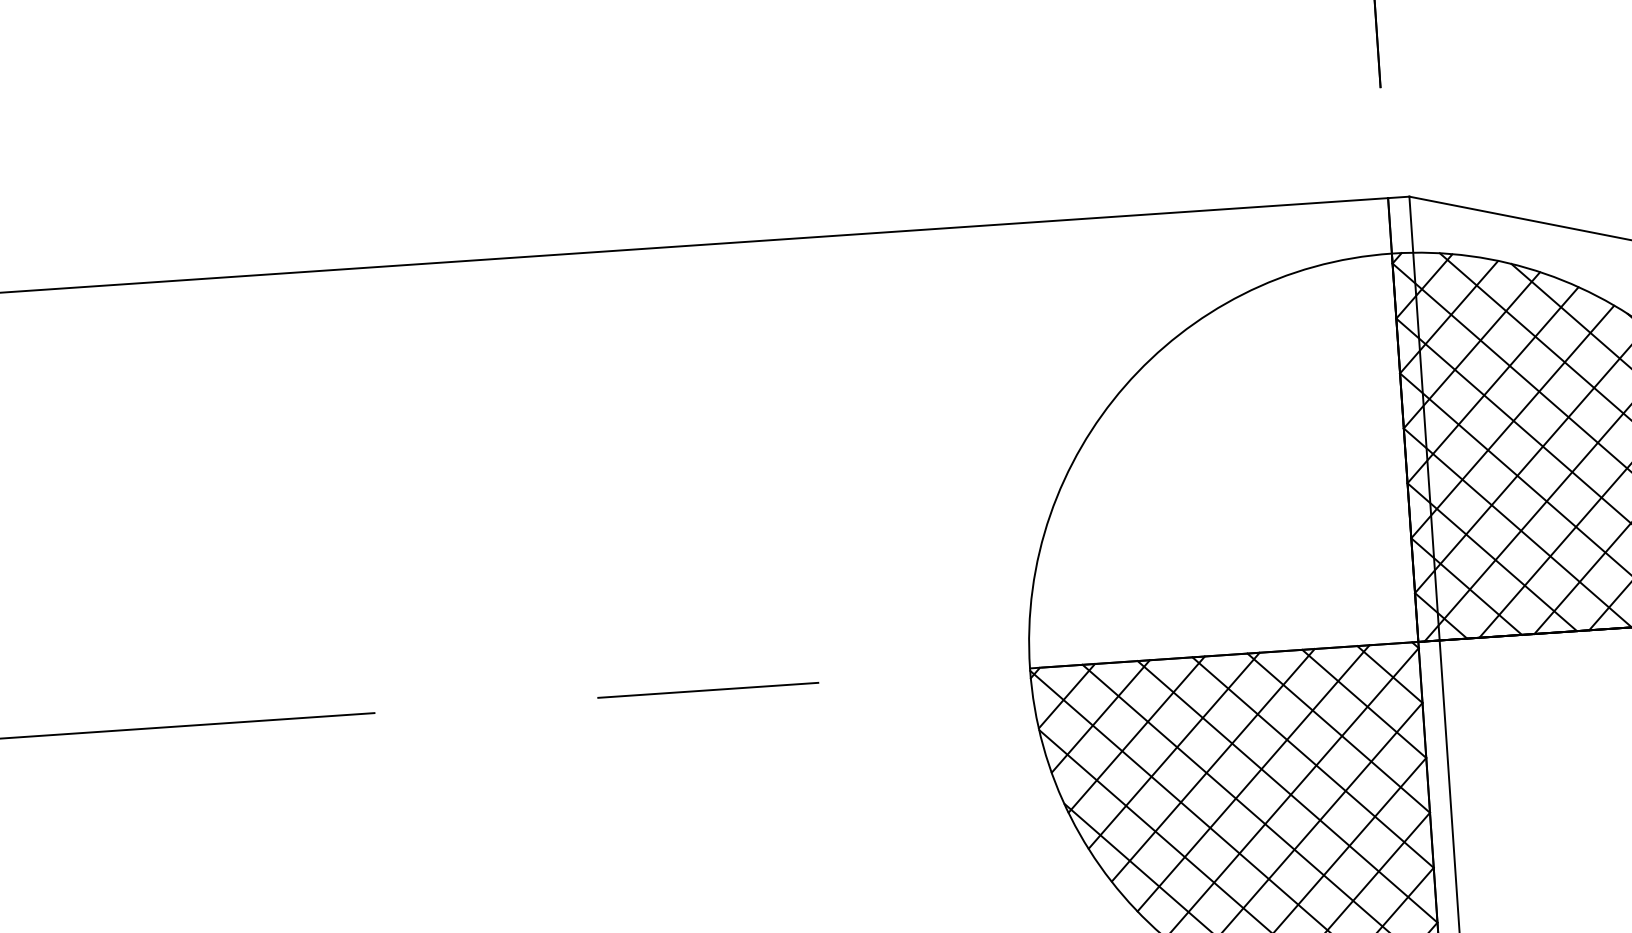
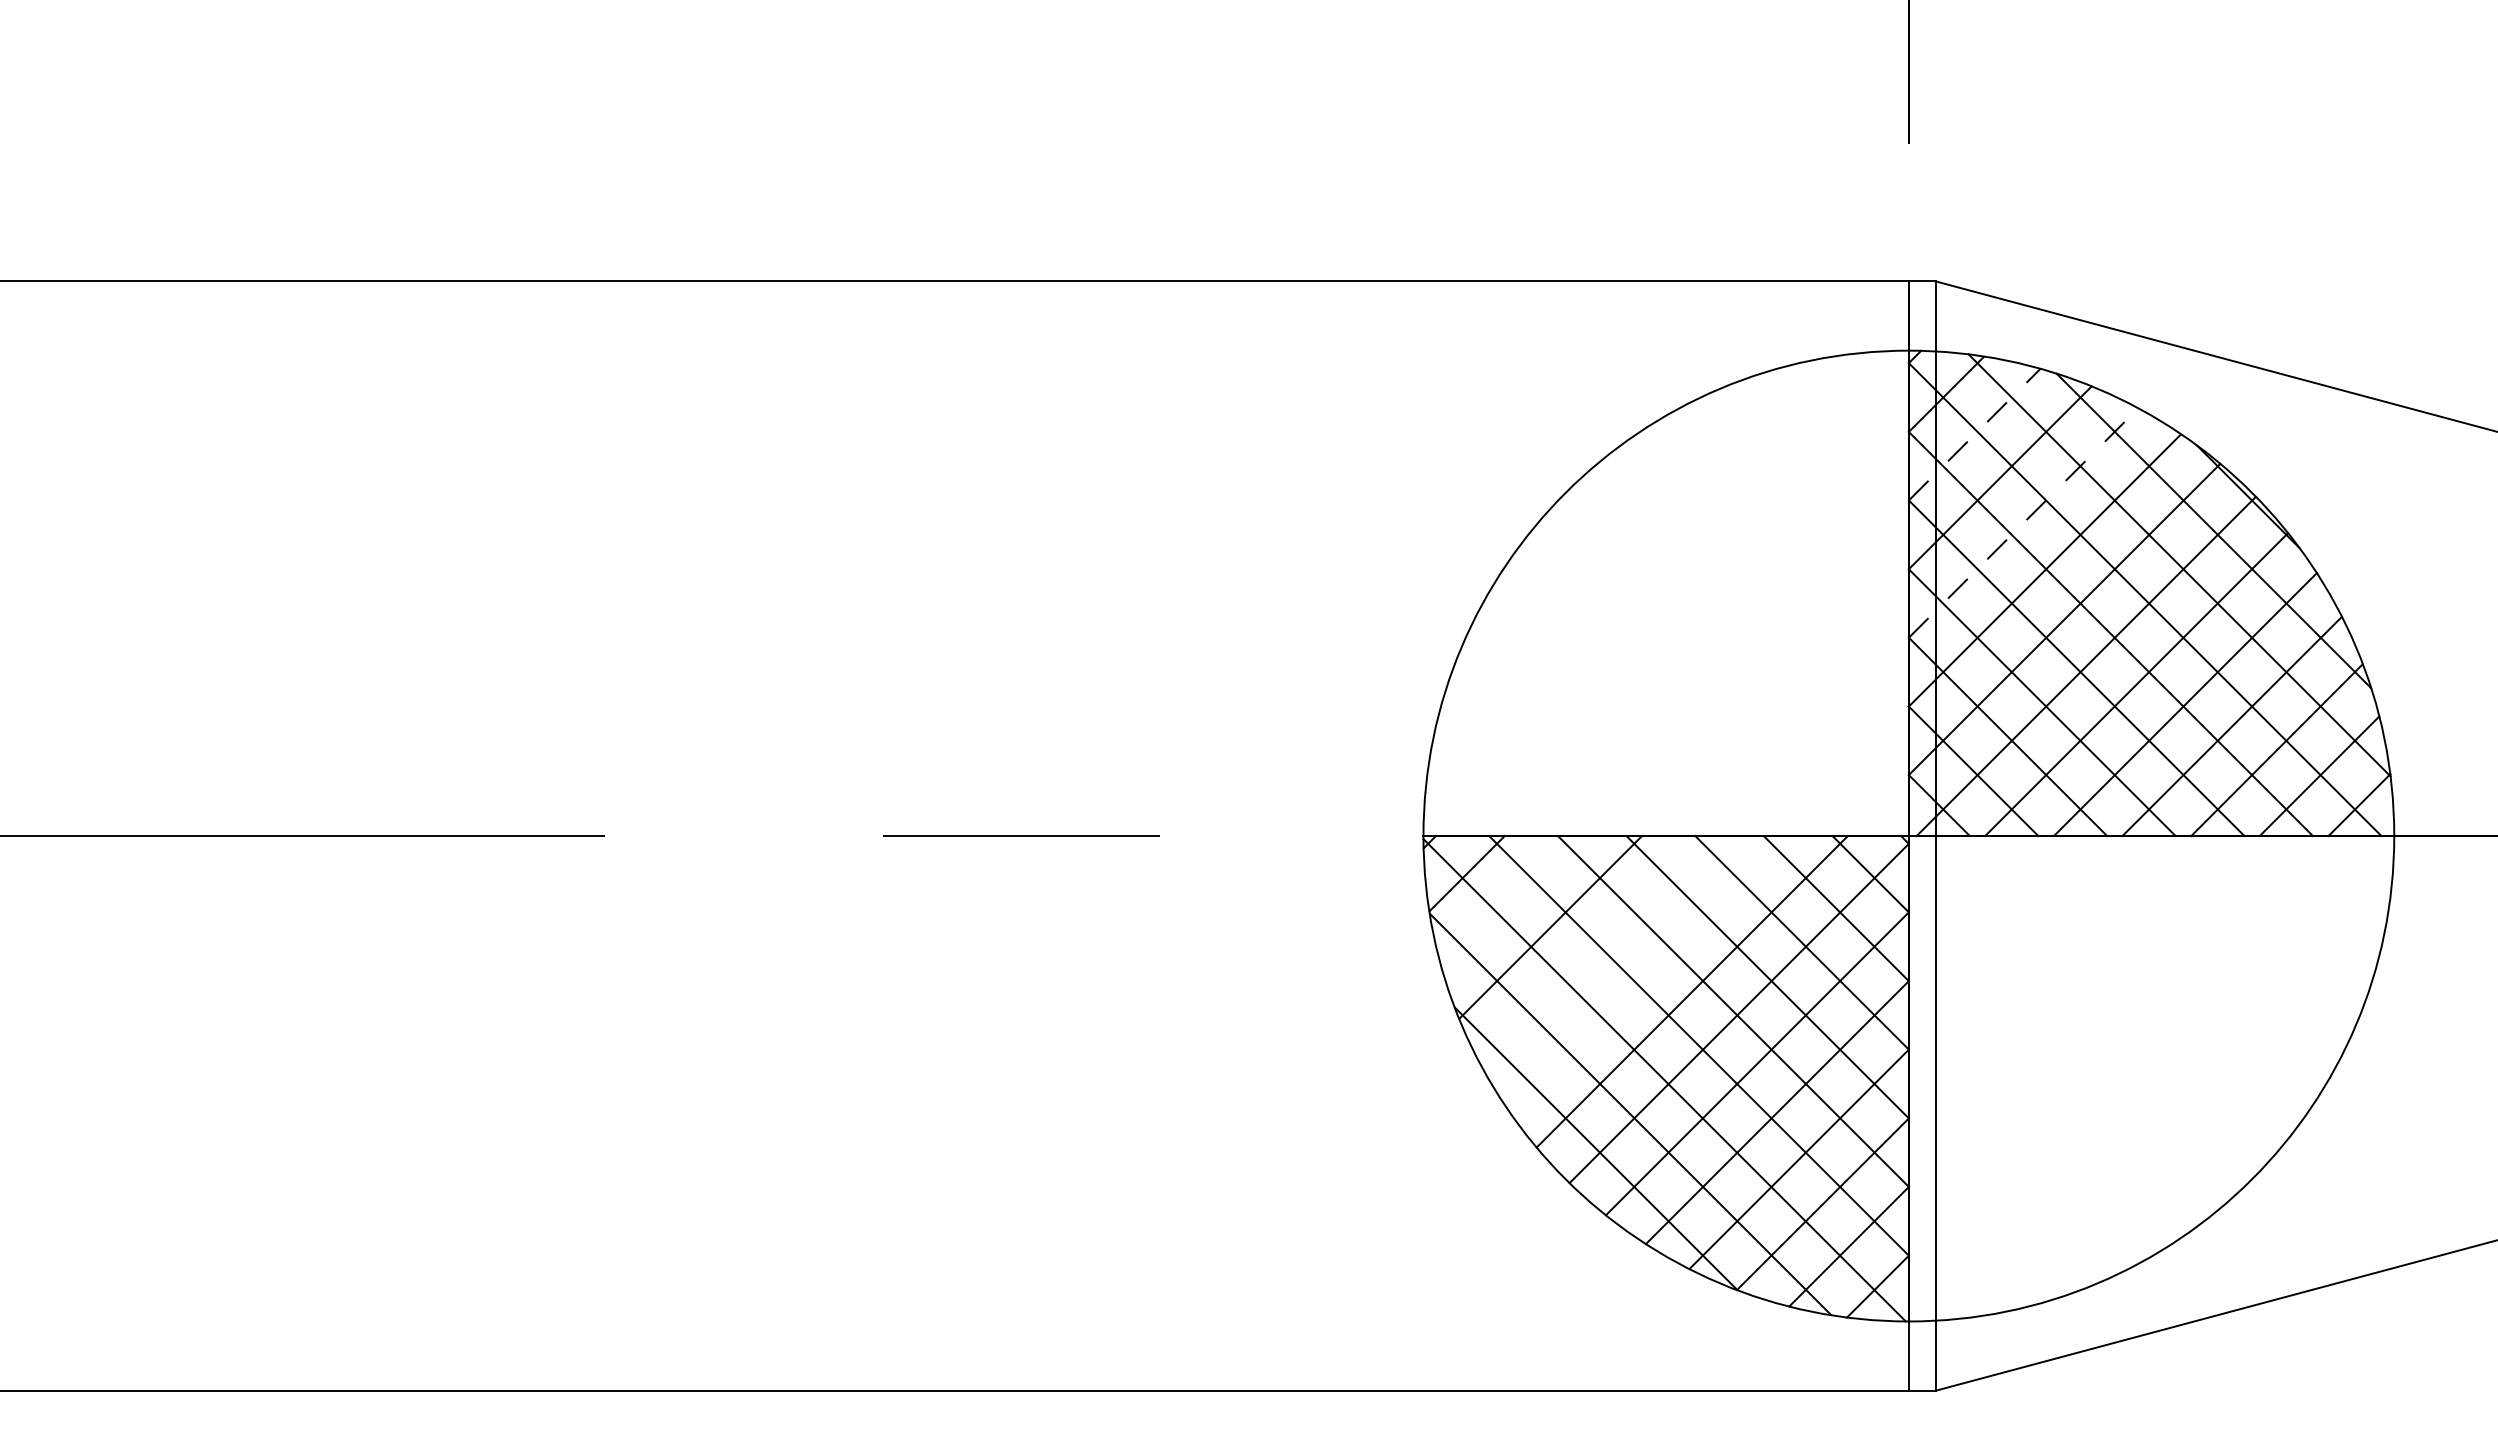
line: (1448, 317) -> (1974, 434), solid -> dashed
line: (1492, 384) -> (2023, 522), solid -> dashed
line: (1100, 716) -> (1507, 901), removed
line: (1173, 750) -> (1595, 950), removed
line: (1213, 765) -> (1643, 972), removed

